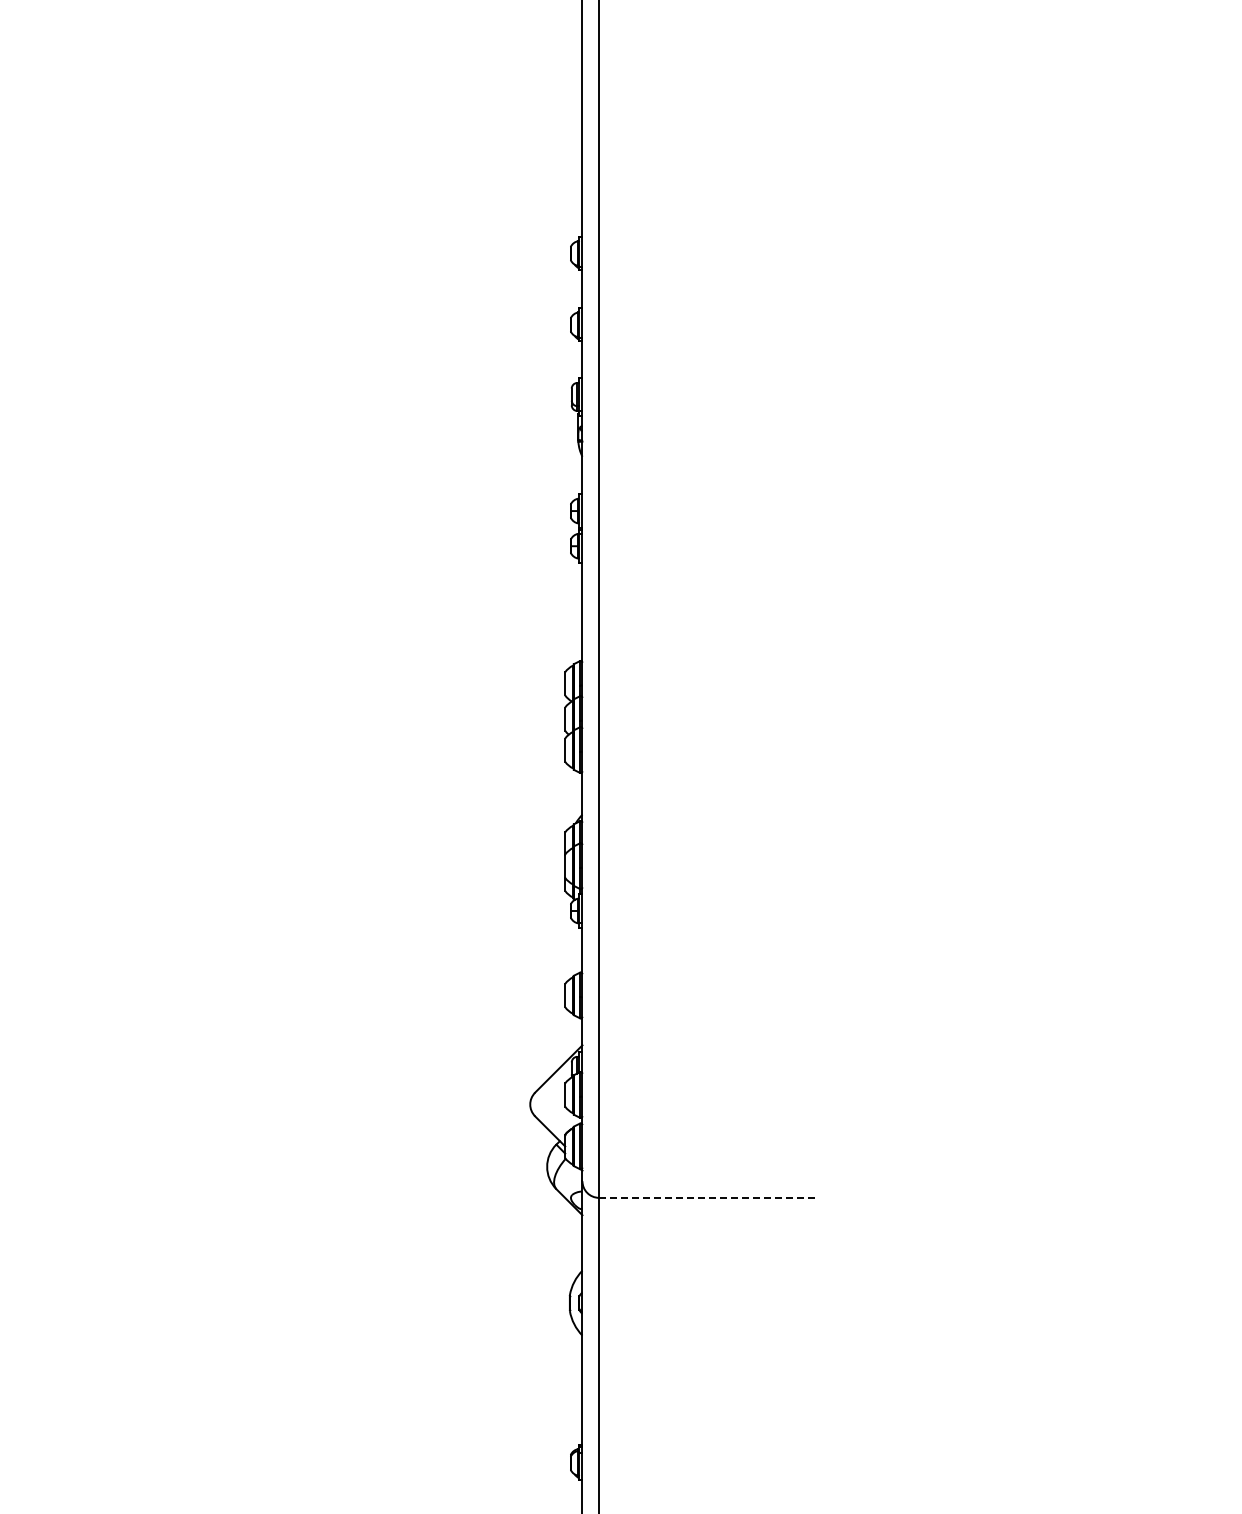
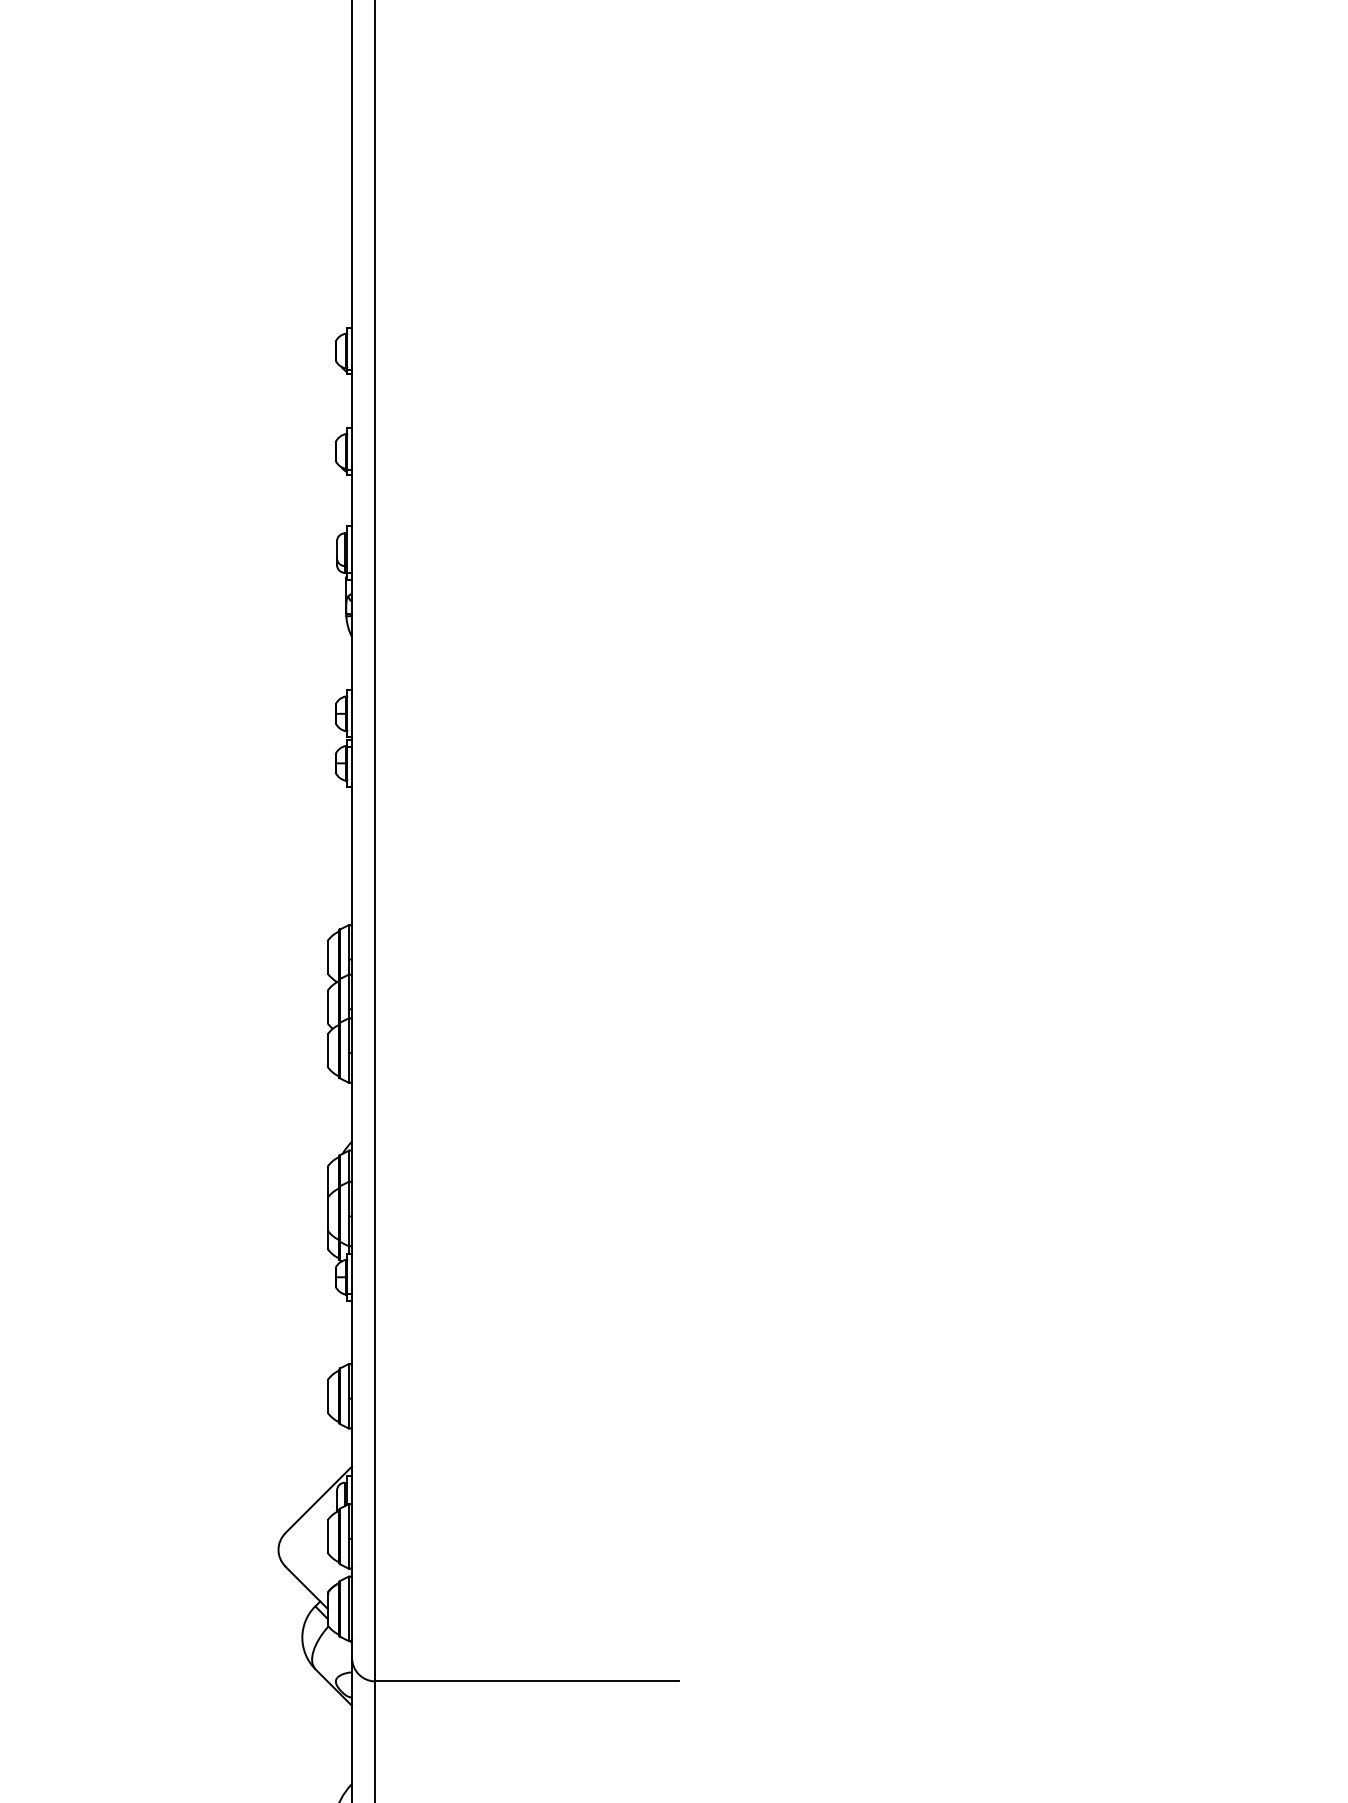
line: (706, 1197) -> (526, 1680), dashed -> solid

